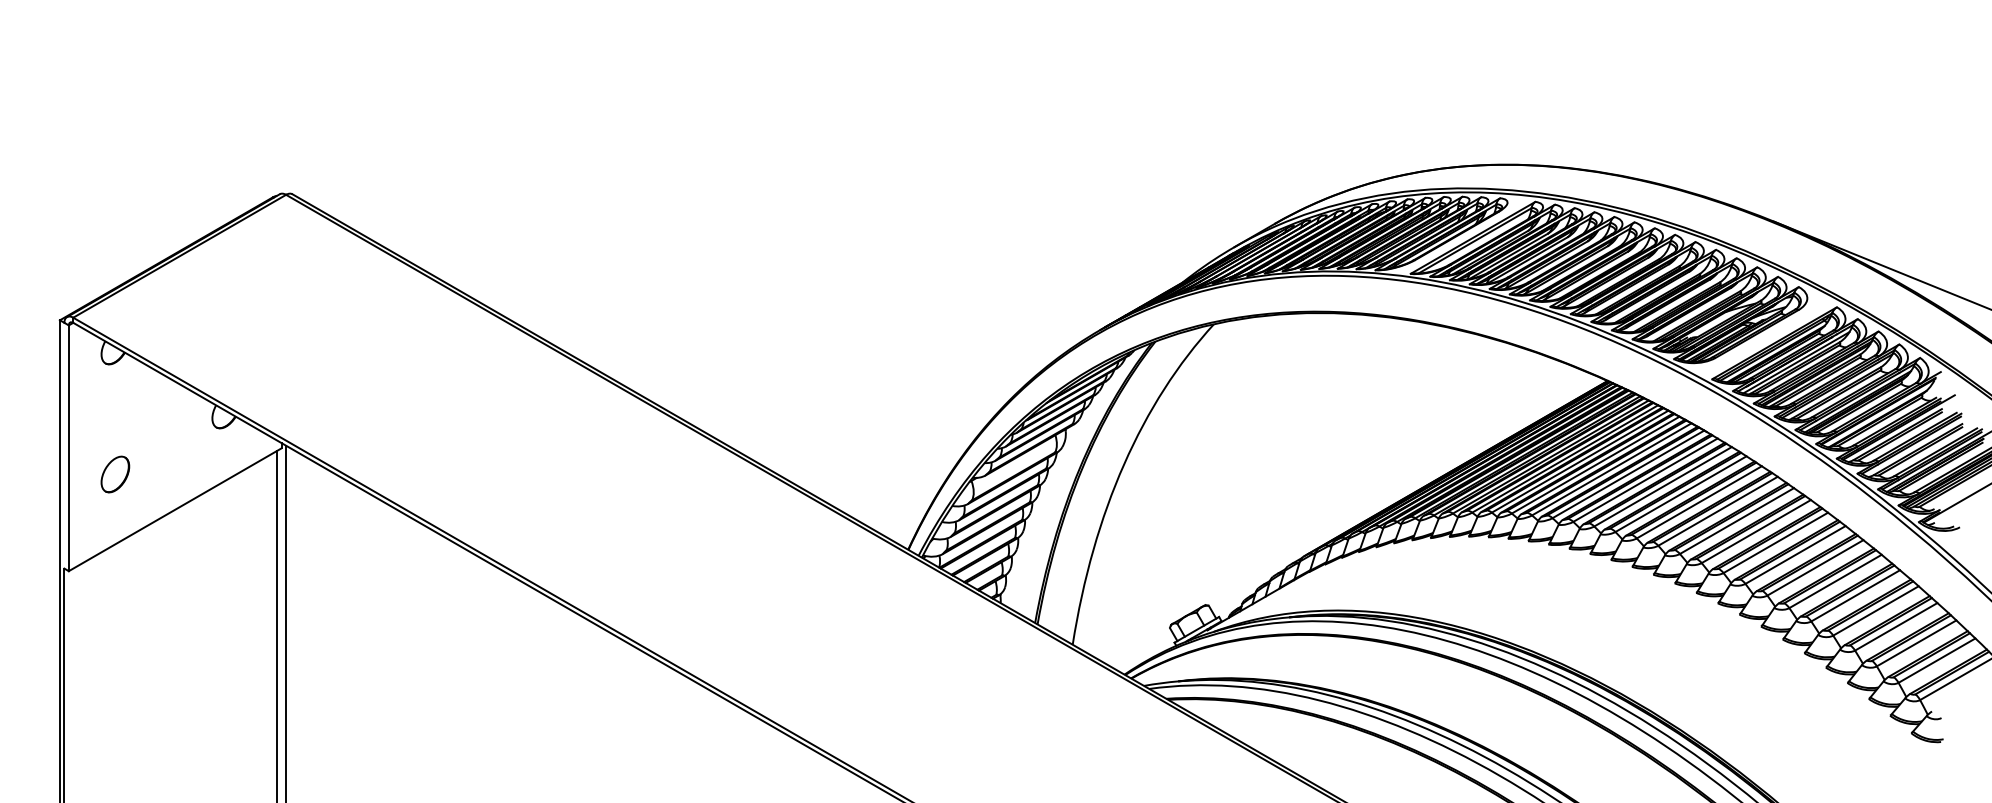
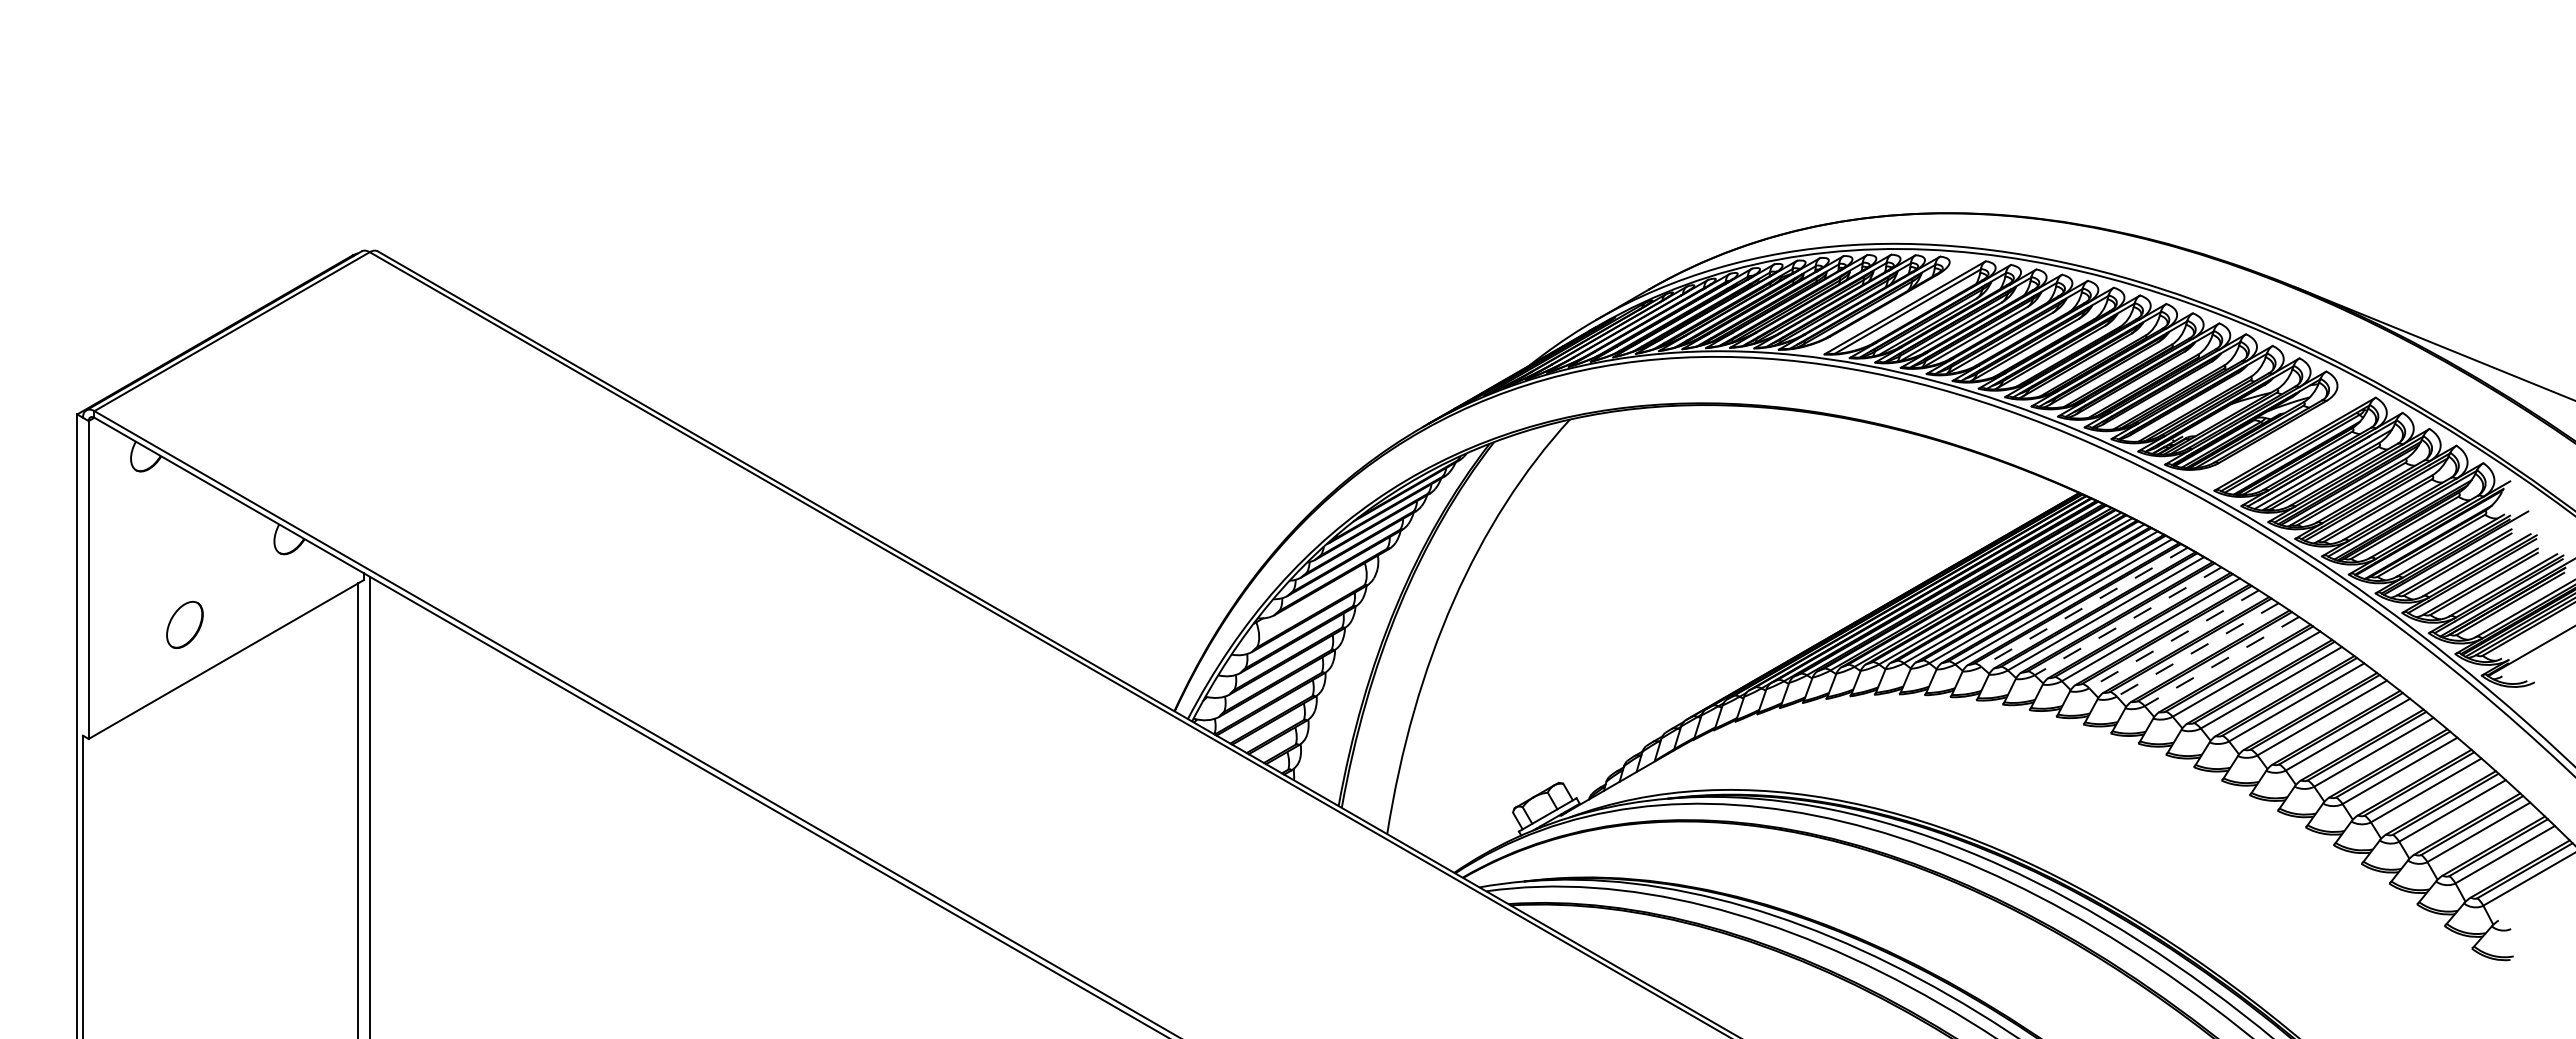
line: (1611, 469) -> (2084, 607), solid -> dashed
part: (115, 474) -> (184, 624), moved
line: (1645, 480) -> (2128, 621), solid -> dashed
line: (1681, 494) -> (2174, 639), solid -> dashed
line: (1699, 502) -> (2197, 650), solid -> dashed
line: (1717, 511) -> (2221, 661), solid -> dashed

